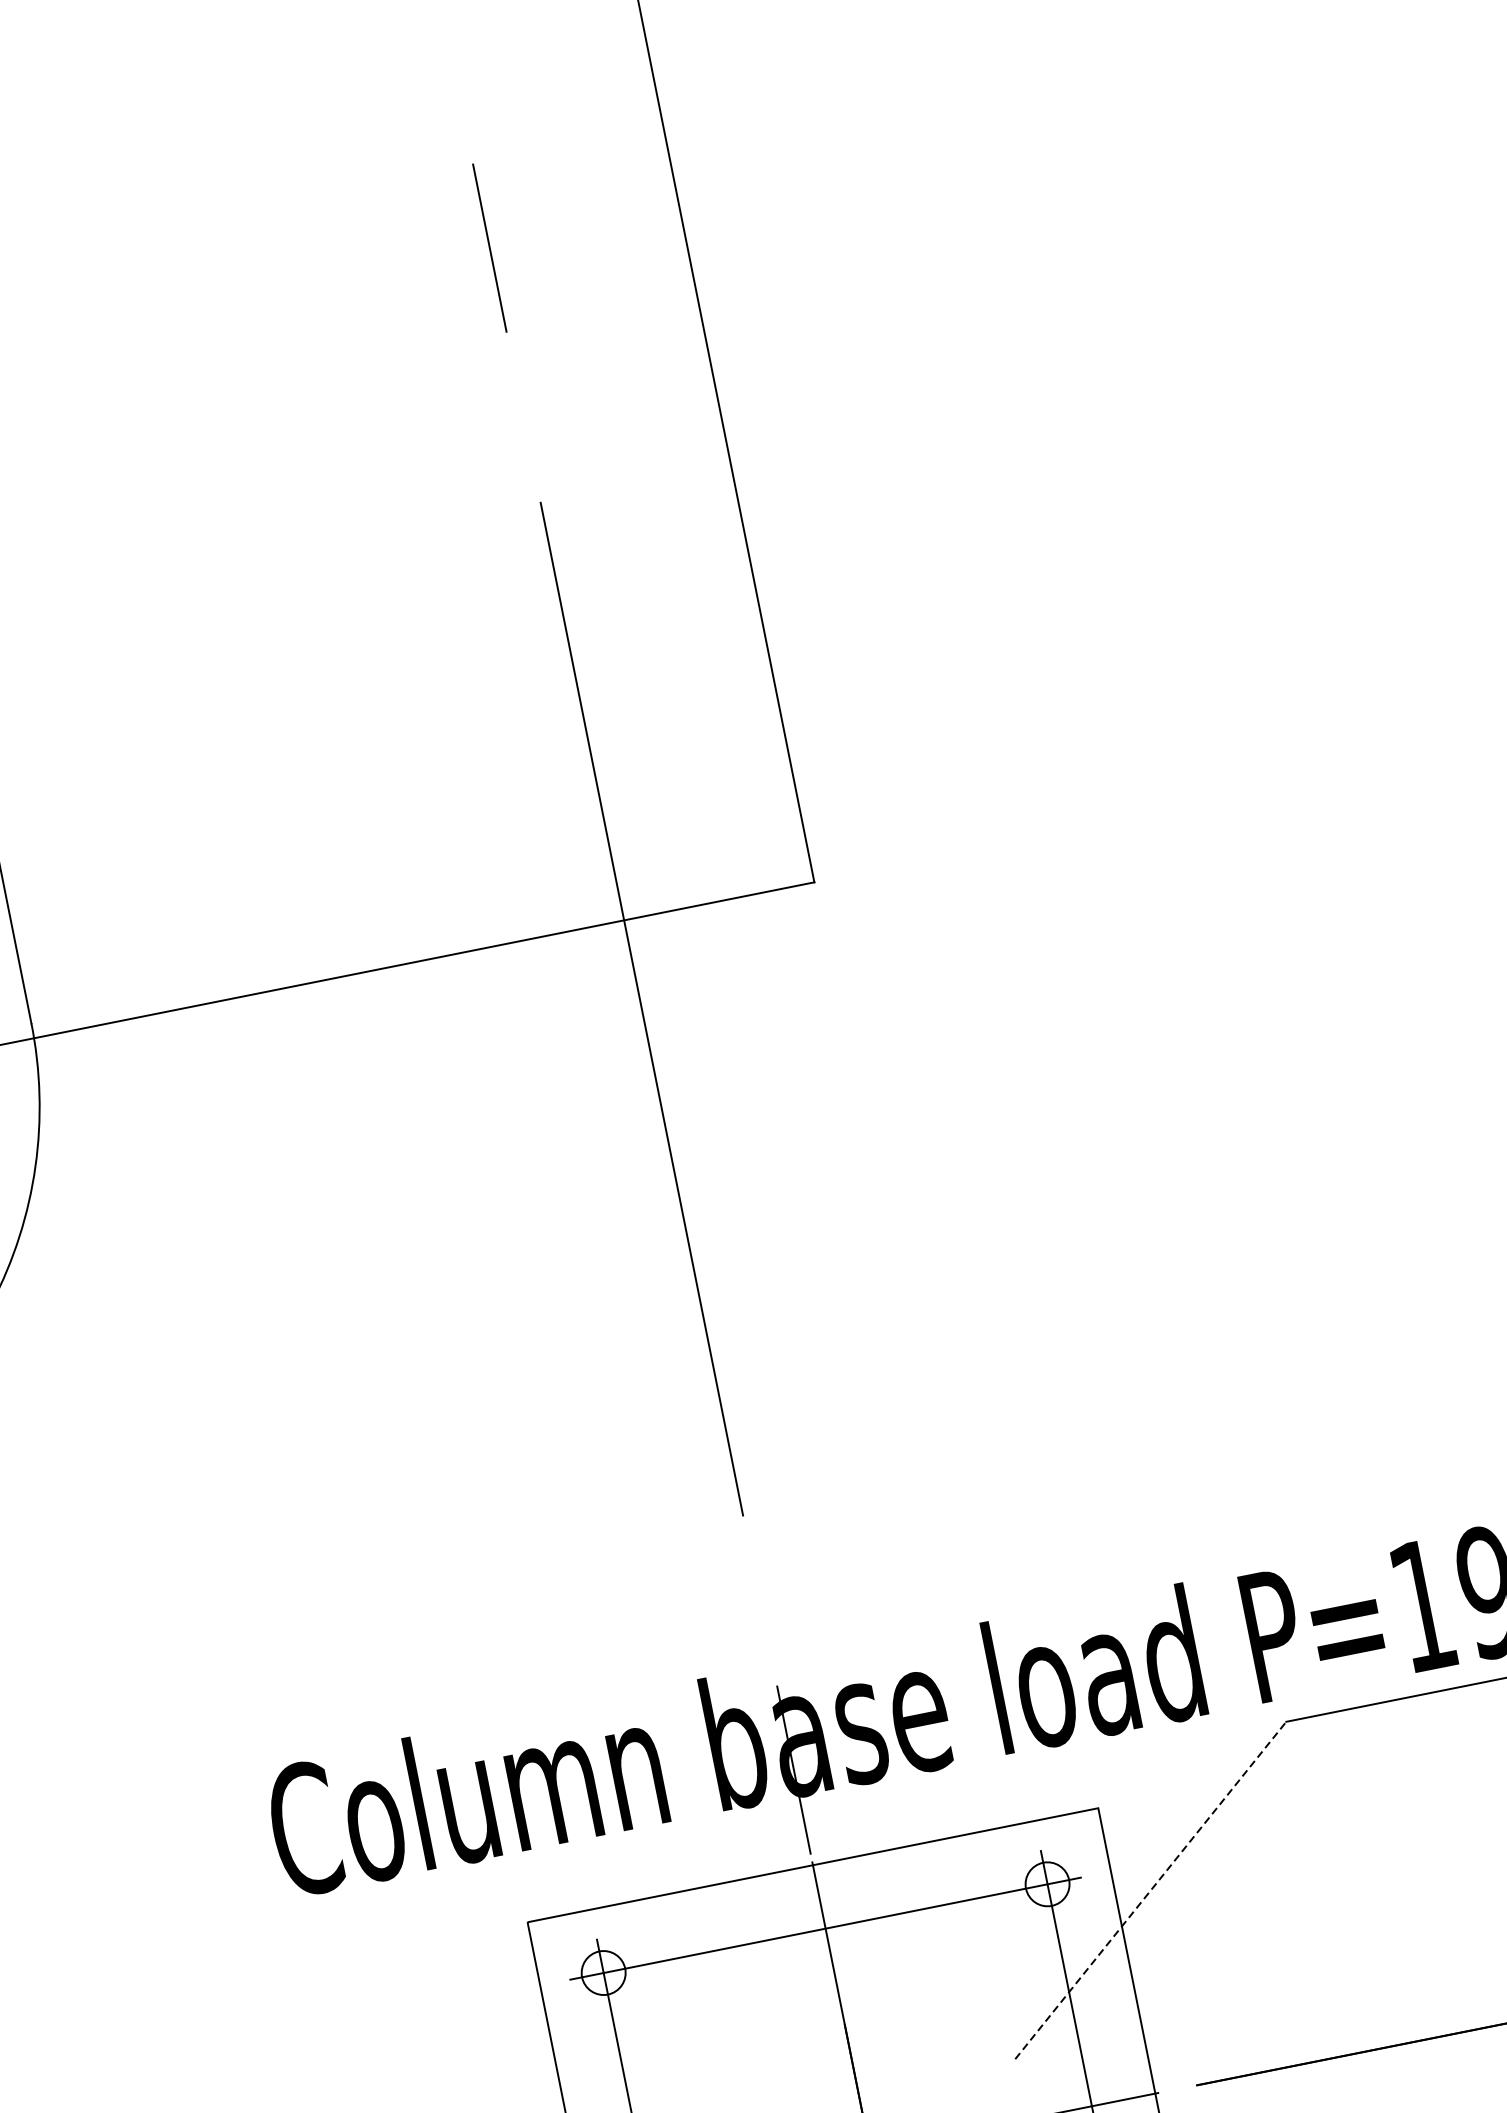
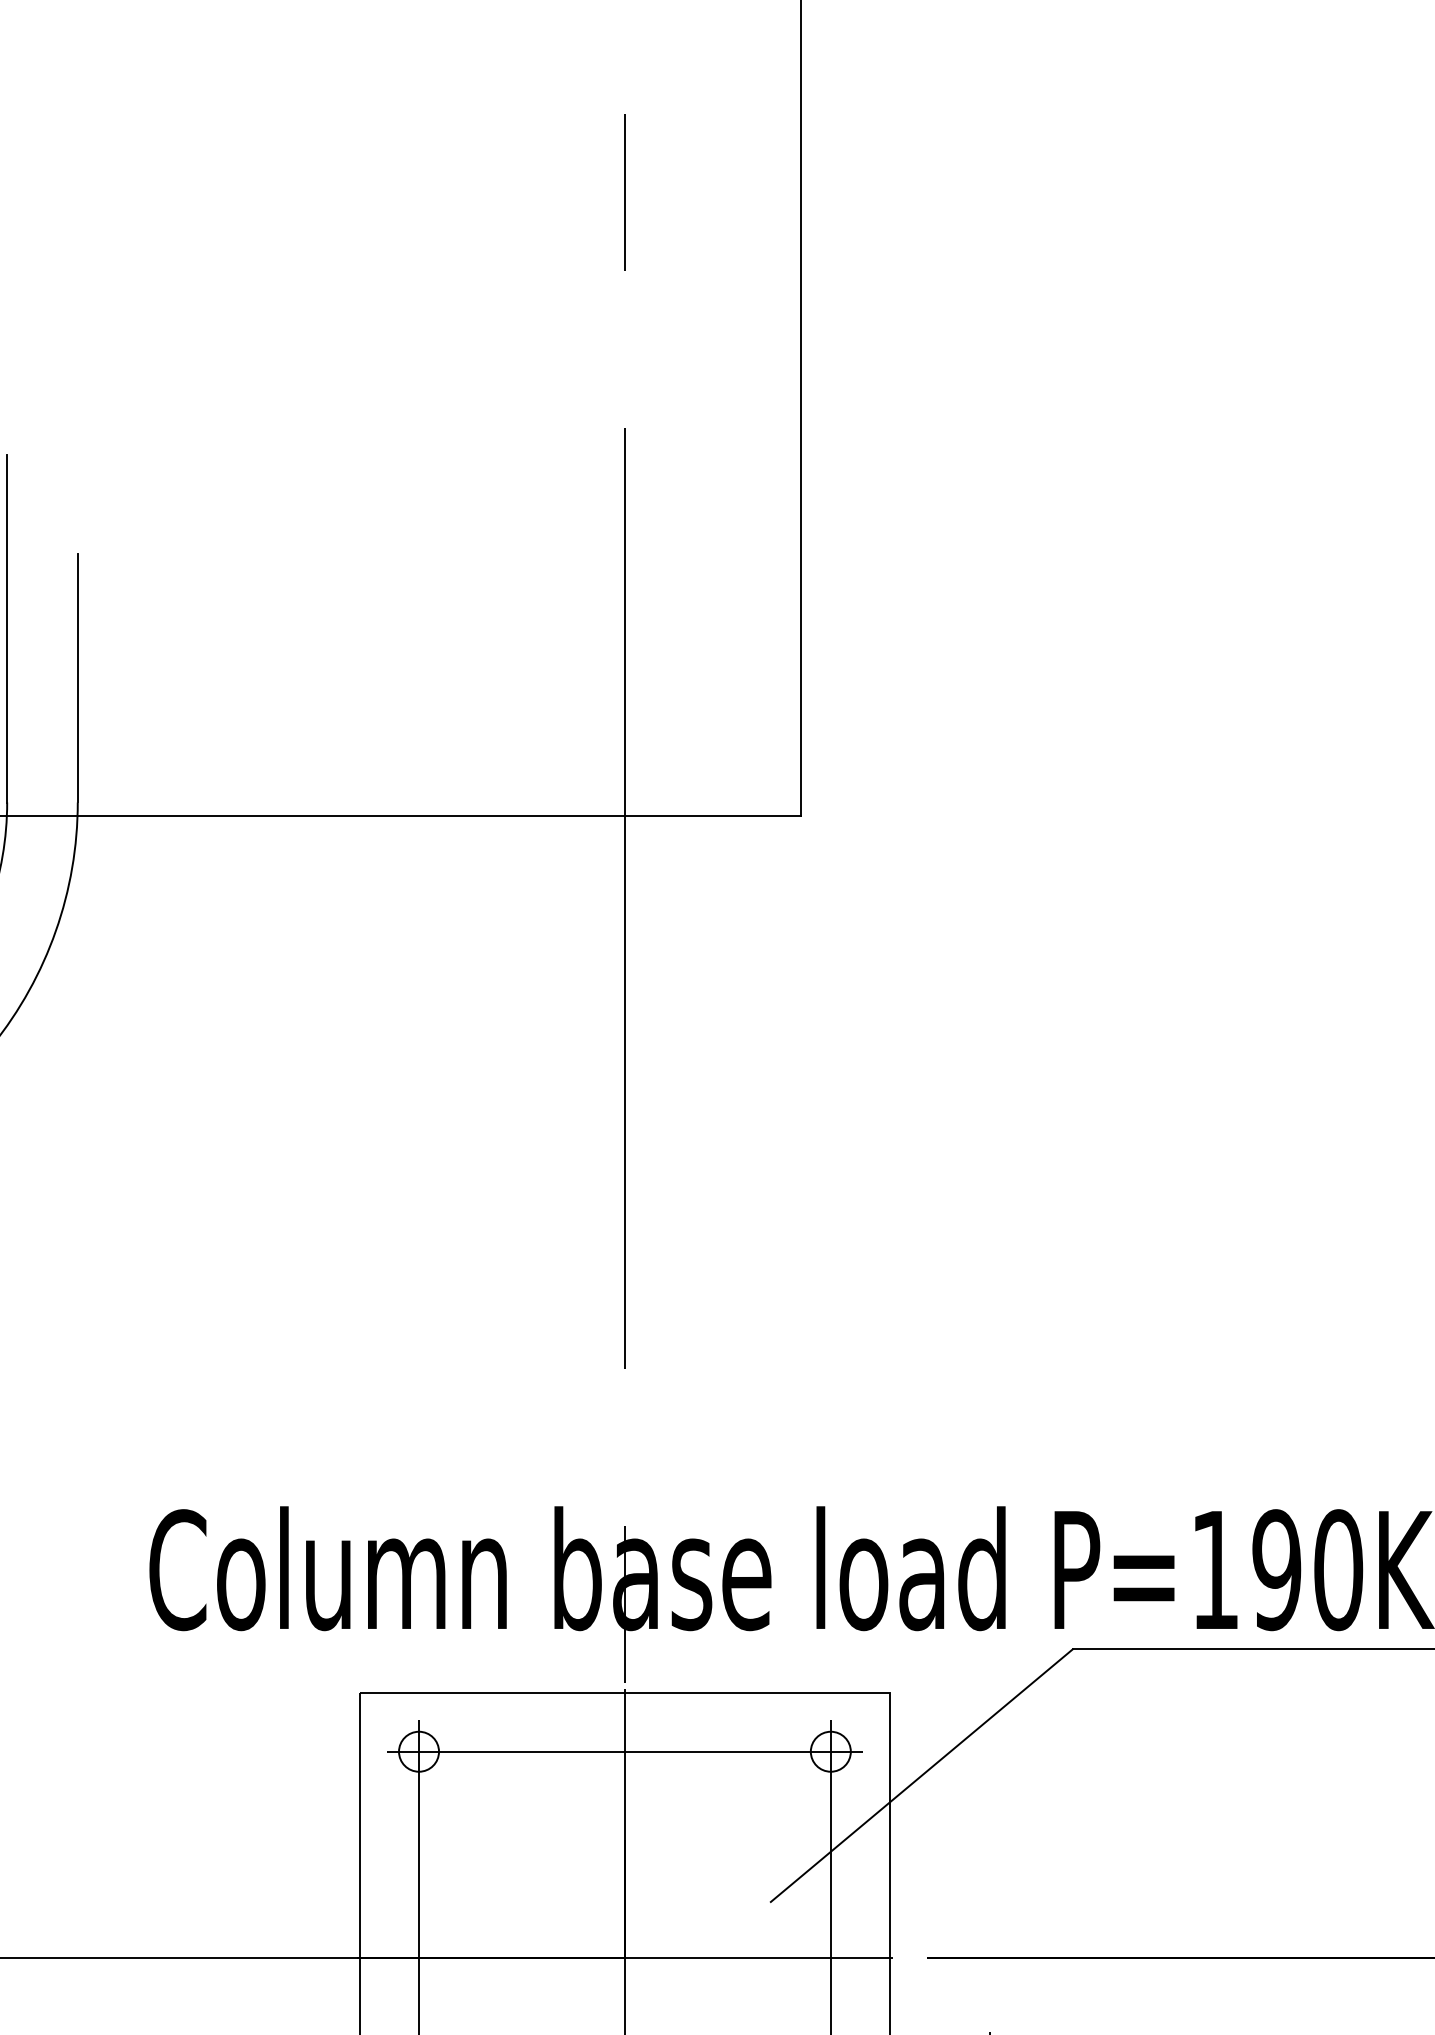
line: (1150, 1890) -> (921, 1775), dashed -> solid

